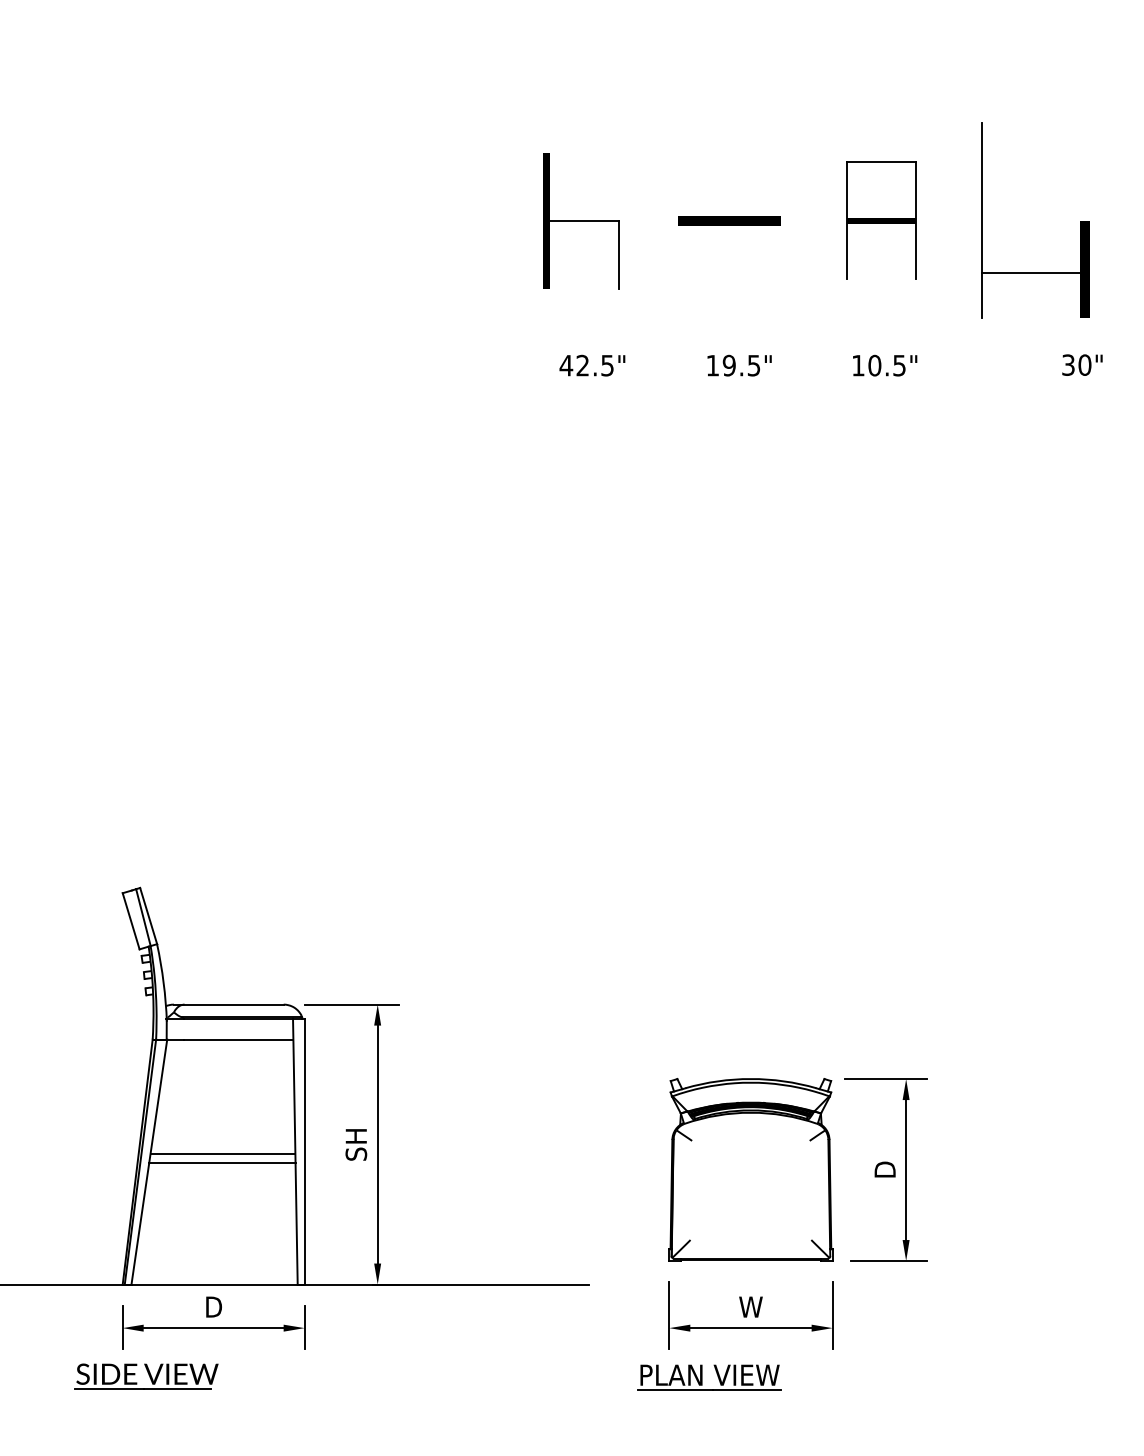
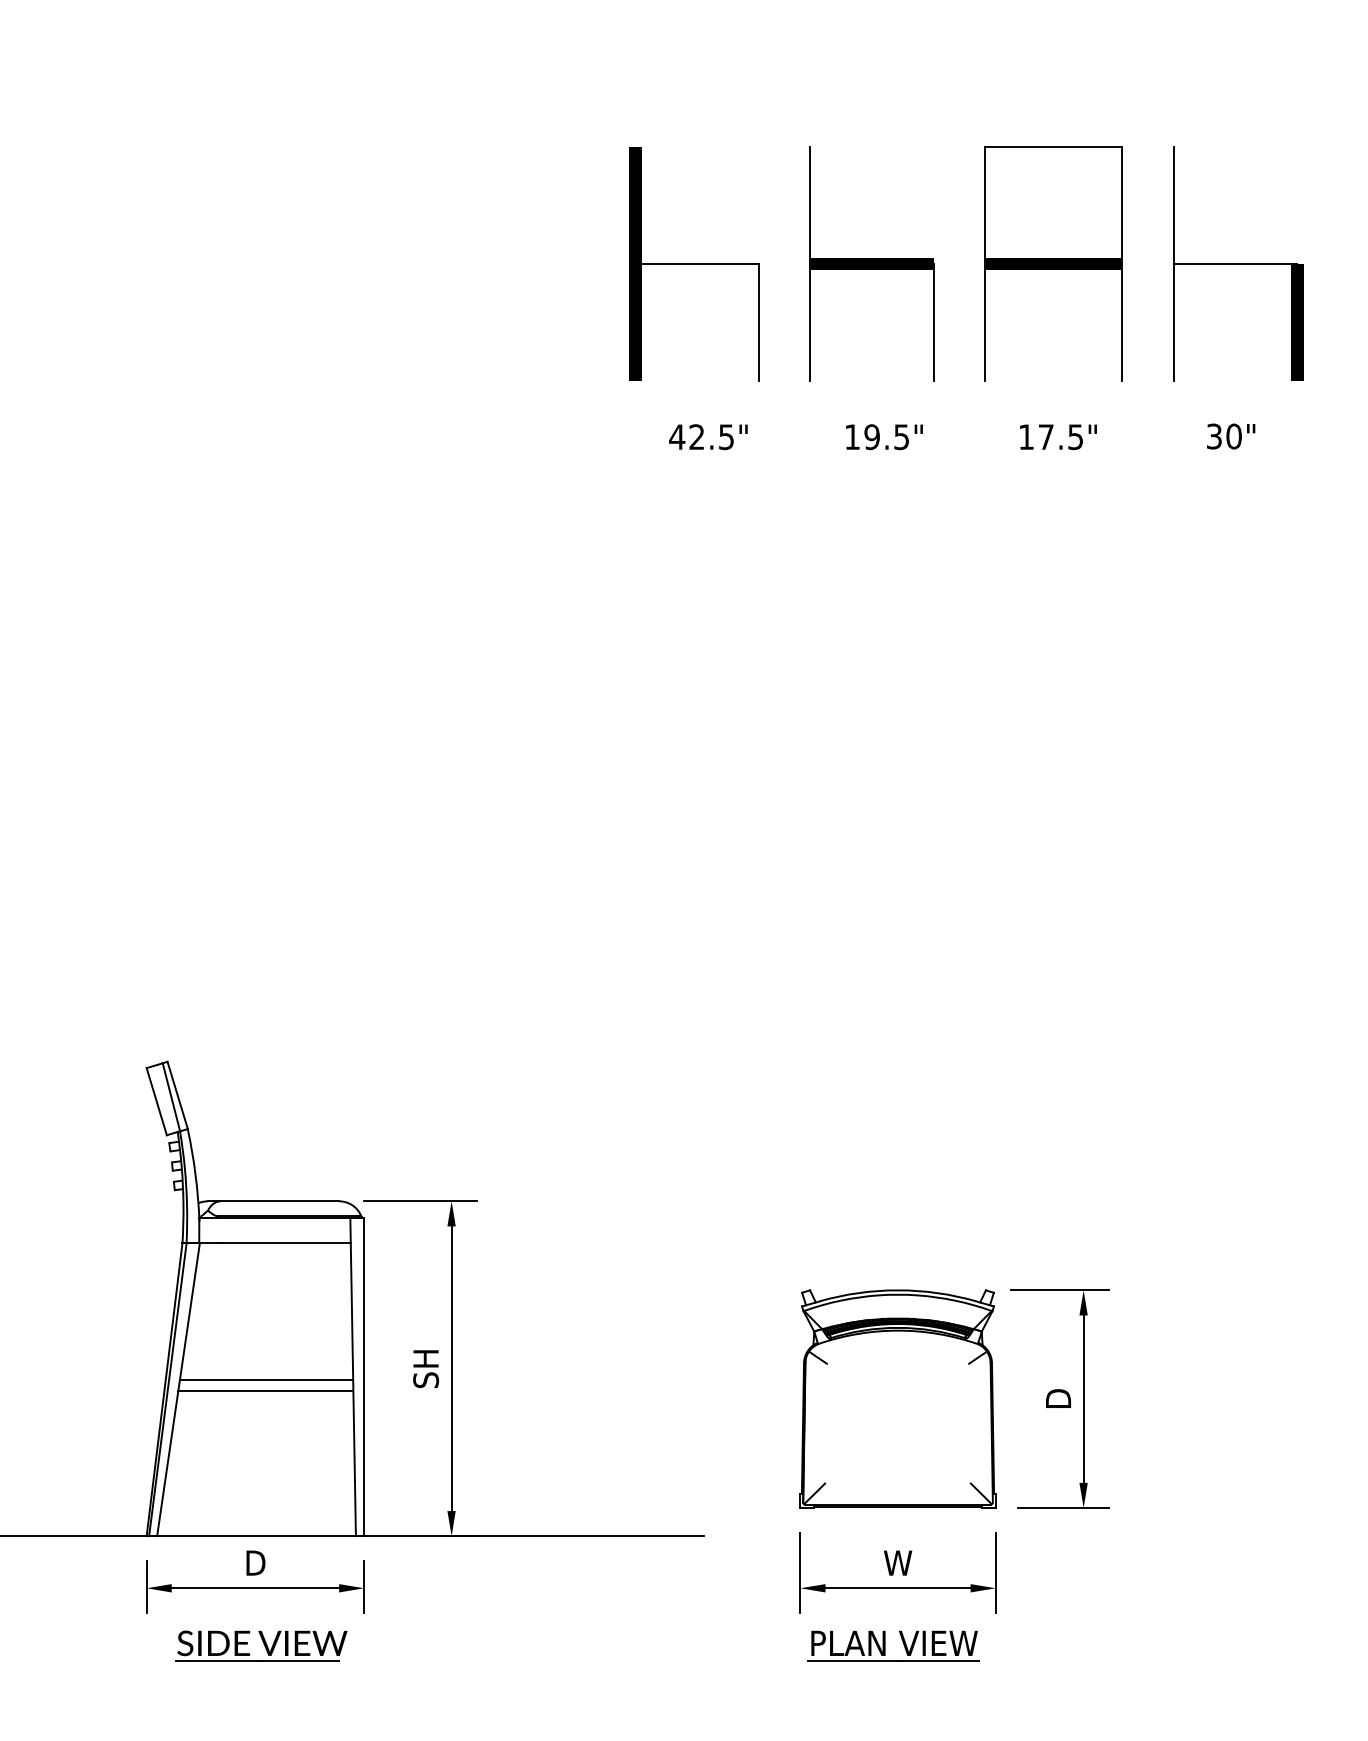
part: (580, 220) -> (694, 263), size x1.43
line: (677, 220) -> (810, 263), added
part: (881, 220) -> (1054, 263), size x1.67
line: (780, 269) -> (933, 322), added
line: (1032, 272) -> (1234, 263), moved
text: (1082, 364) -> (1231, 435), moved
text: (874, 365) -> (1045, 436), 10.5" -> 17.5"
part: (146, 1376) -> (261, 1646), moved
part: (702, 1377) -> (885, 1646), moved

